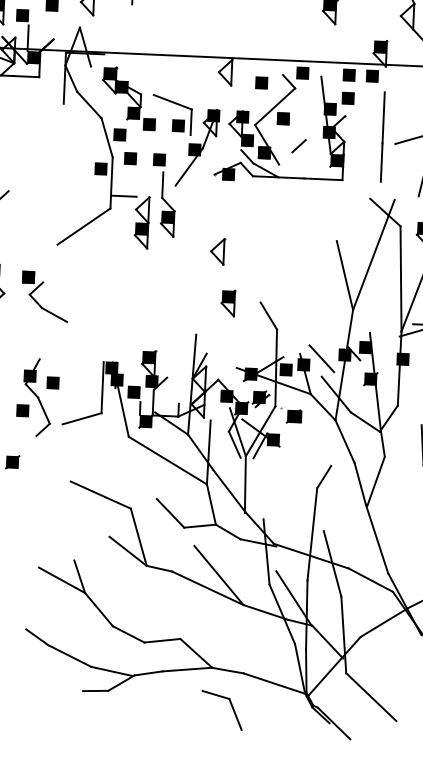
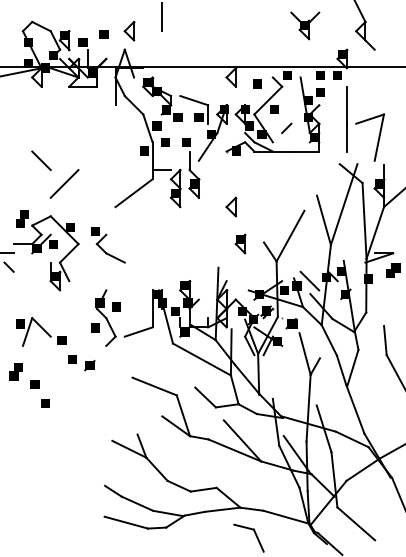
line: (297, 294) -> (290, 235), added
line: (310, 458) -> (304, 353), added
line: (53, 681) -> (126, 522), added

